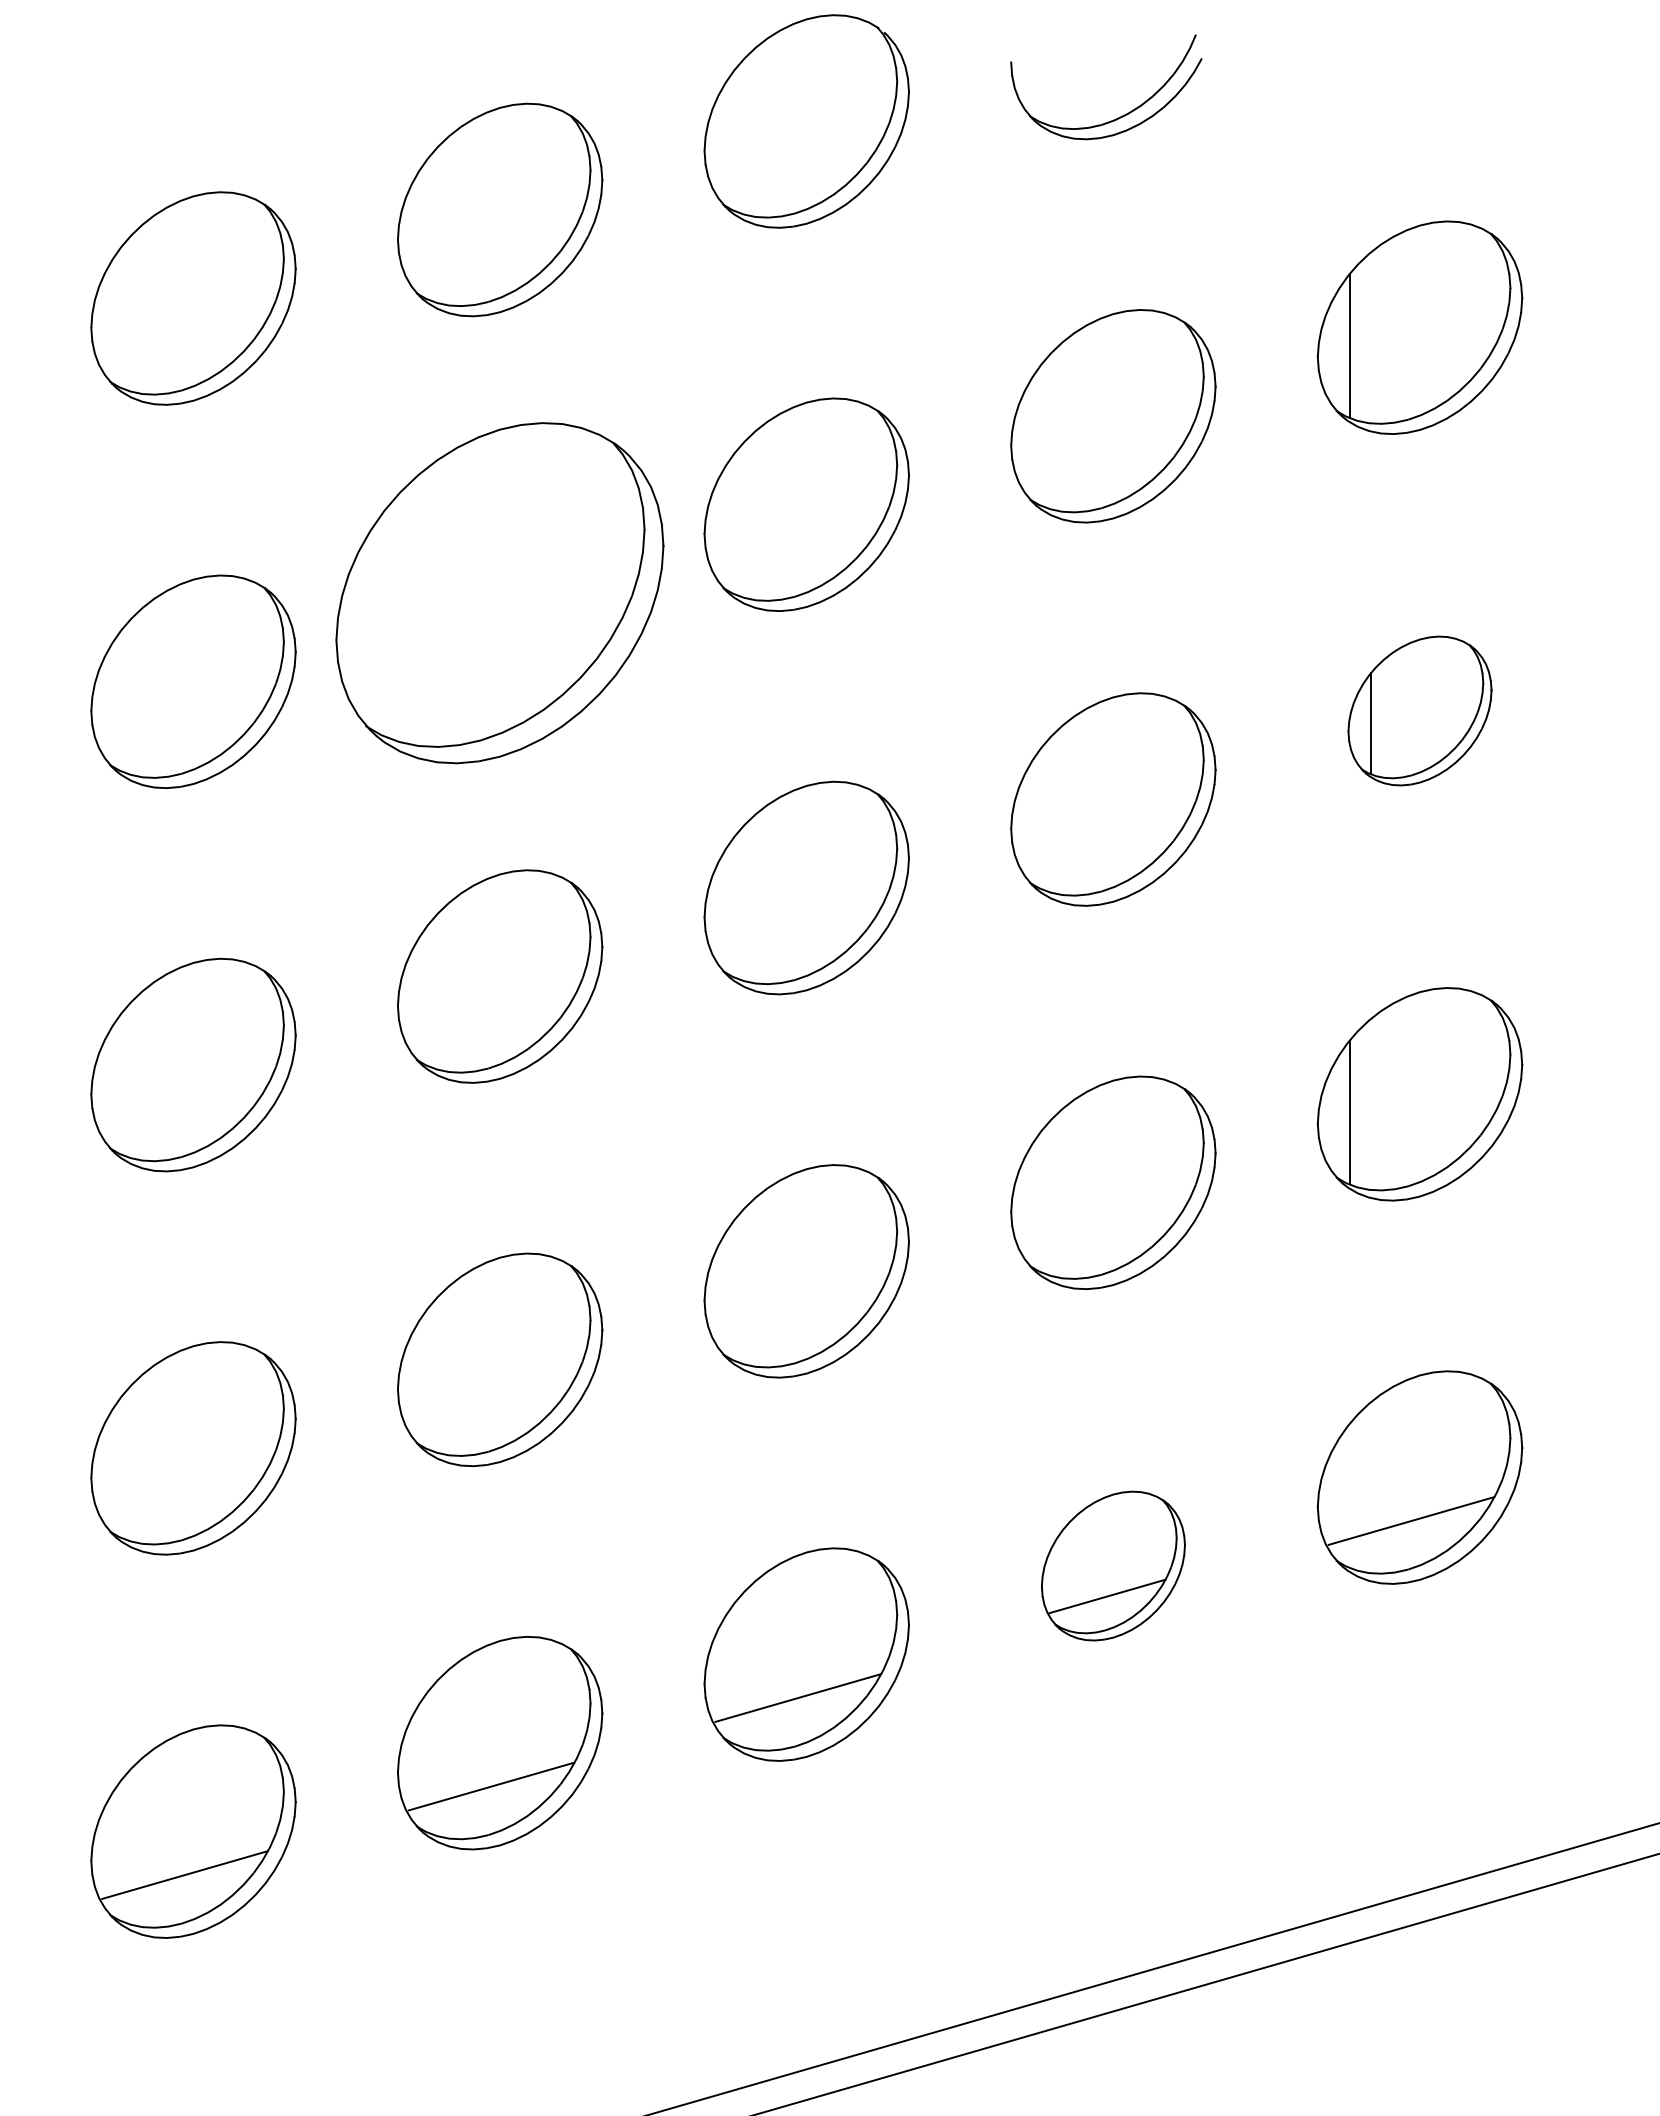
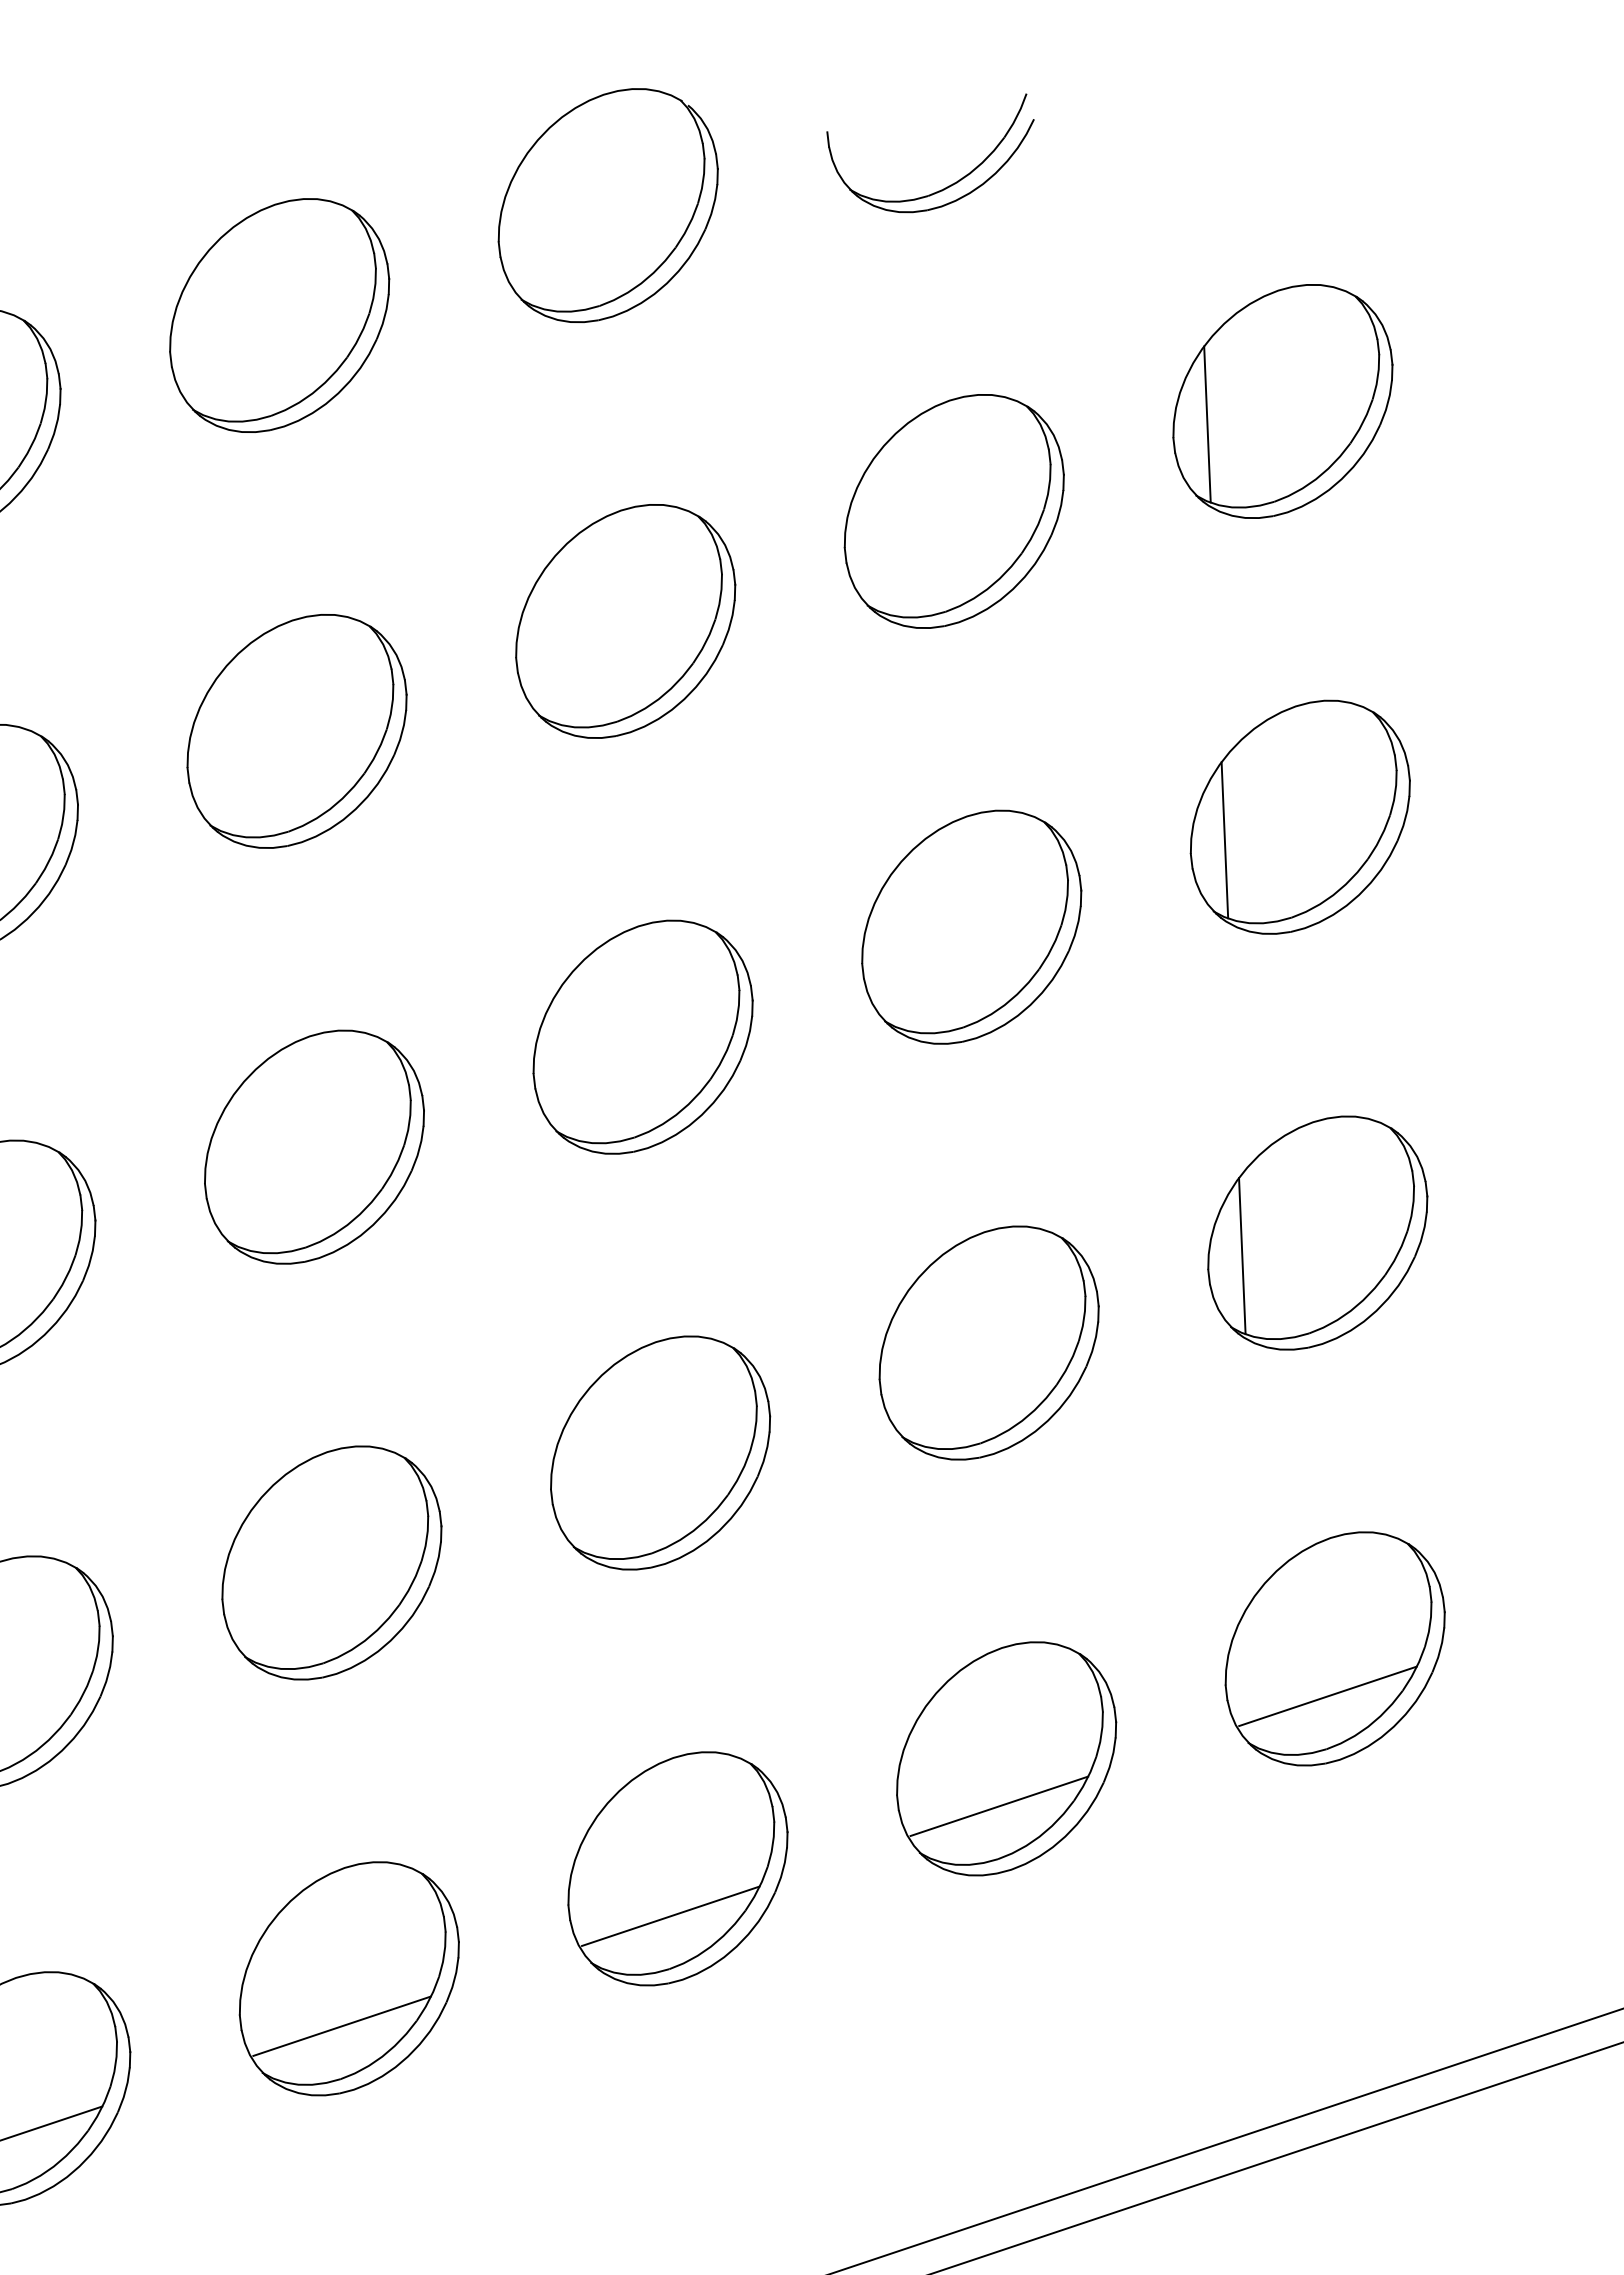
part: (500, 593) -> (297, 731), size x0.62
part: (1419, 710) -> (1299, 816), size x1.43
part: (1113, 1565) -> (1006, 1758), size x1.43

